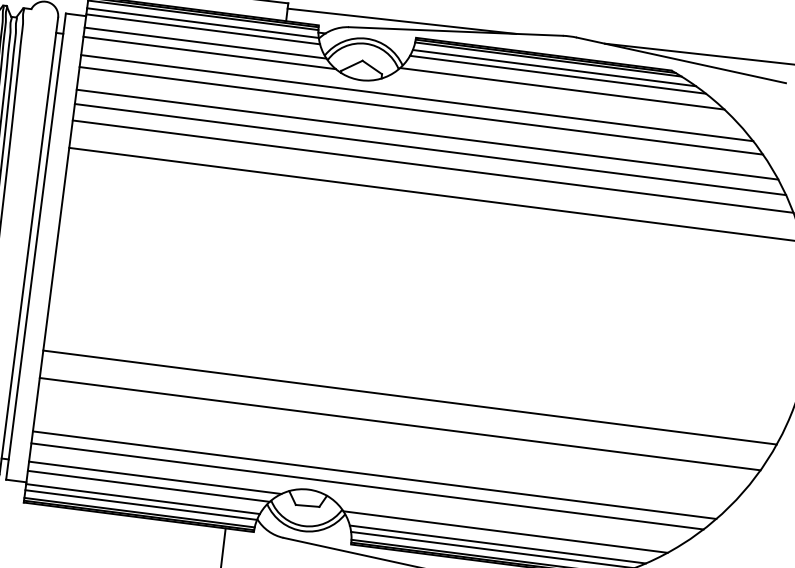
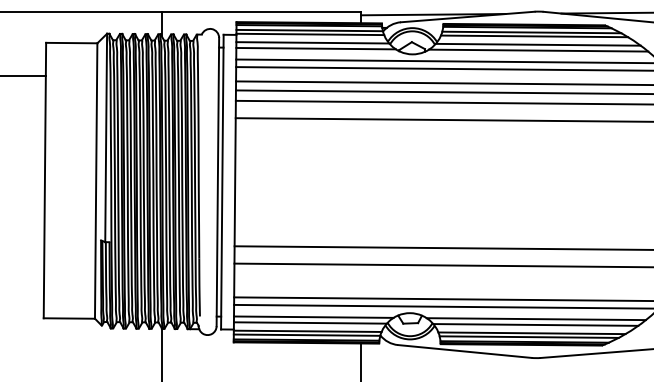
line: (561, 97) -> (538, 50), added
line: (506, 523) -> (535, 319), added

